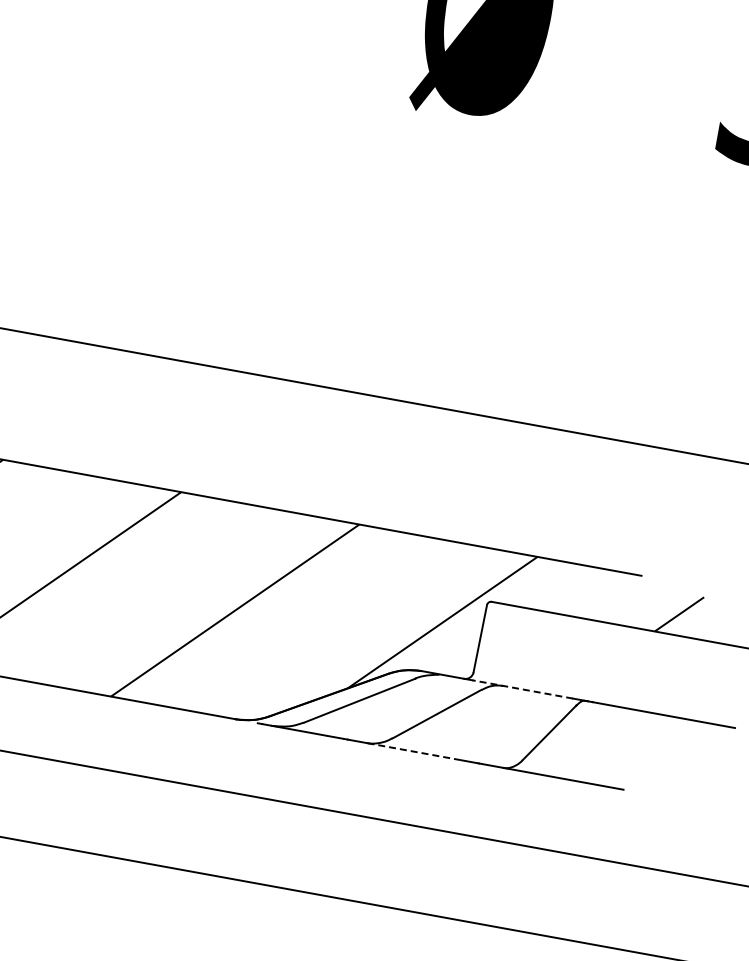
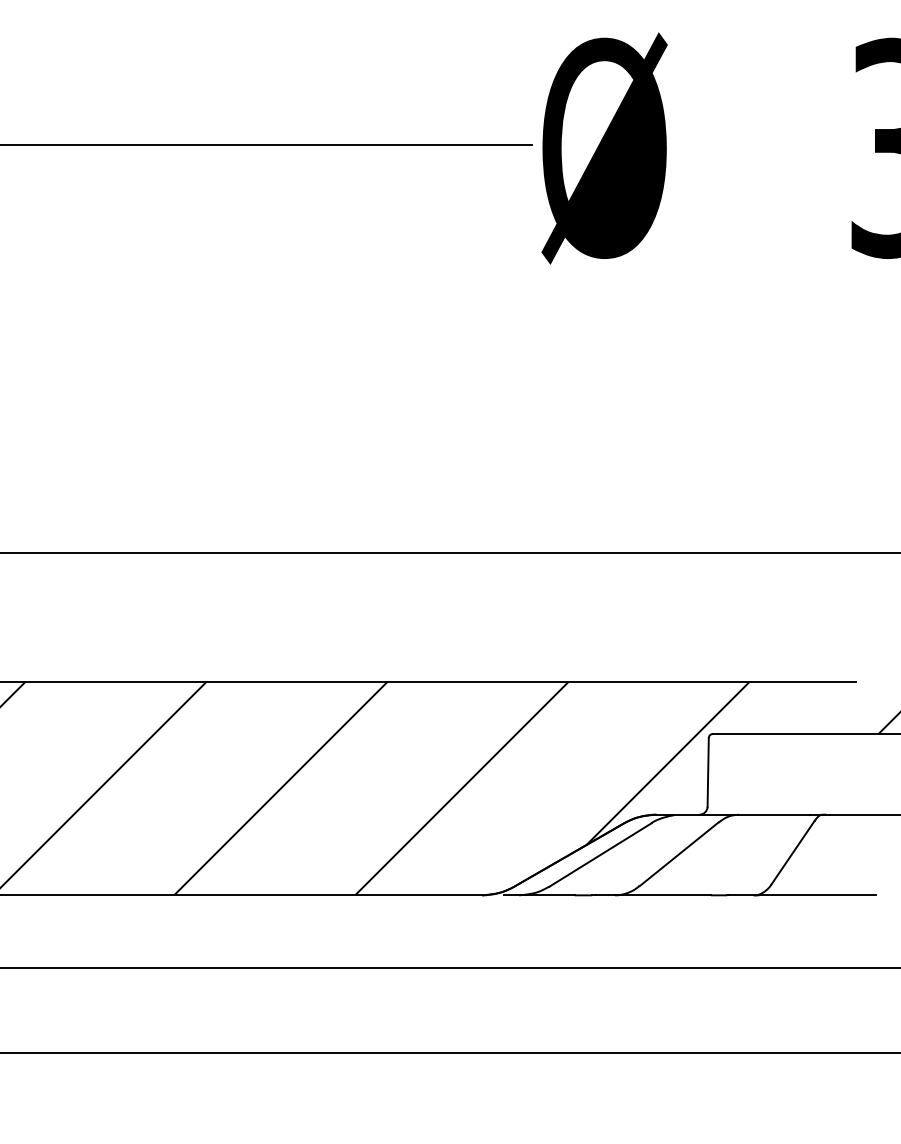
line: (522, 689) -> (758, 814), dashed -> solid
line: (414, 751) -> (663, 895), dashed -> solid

